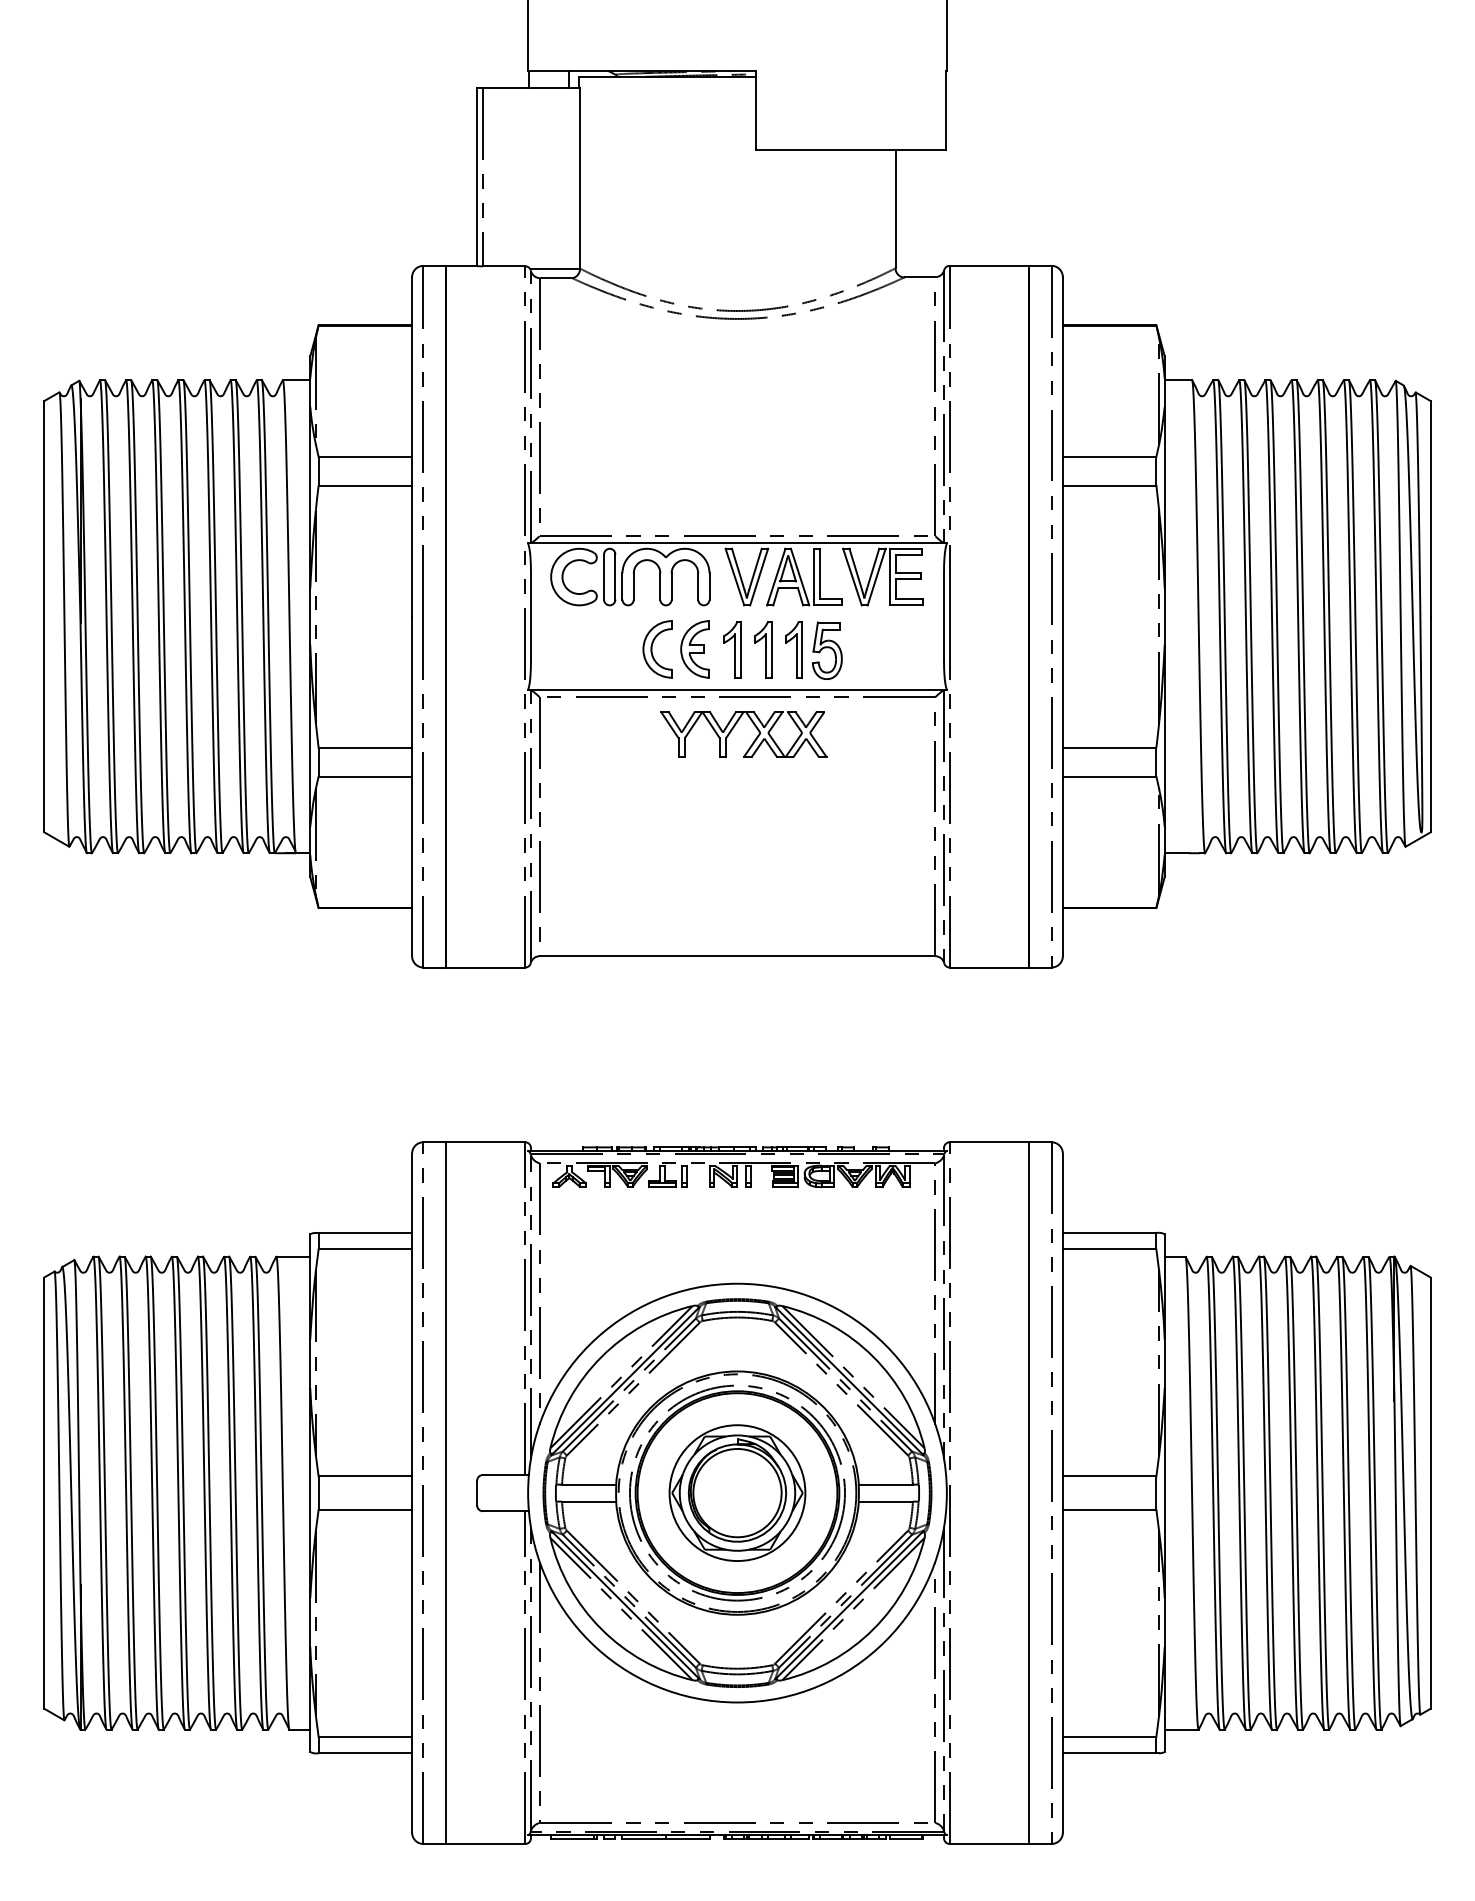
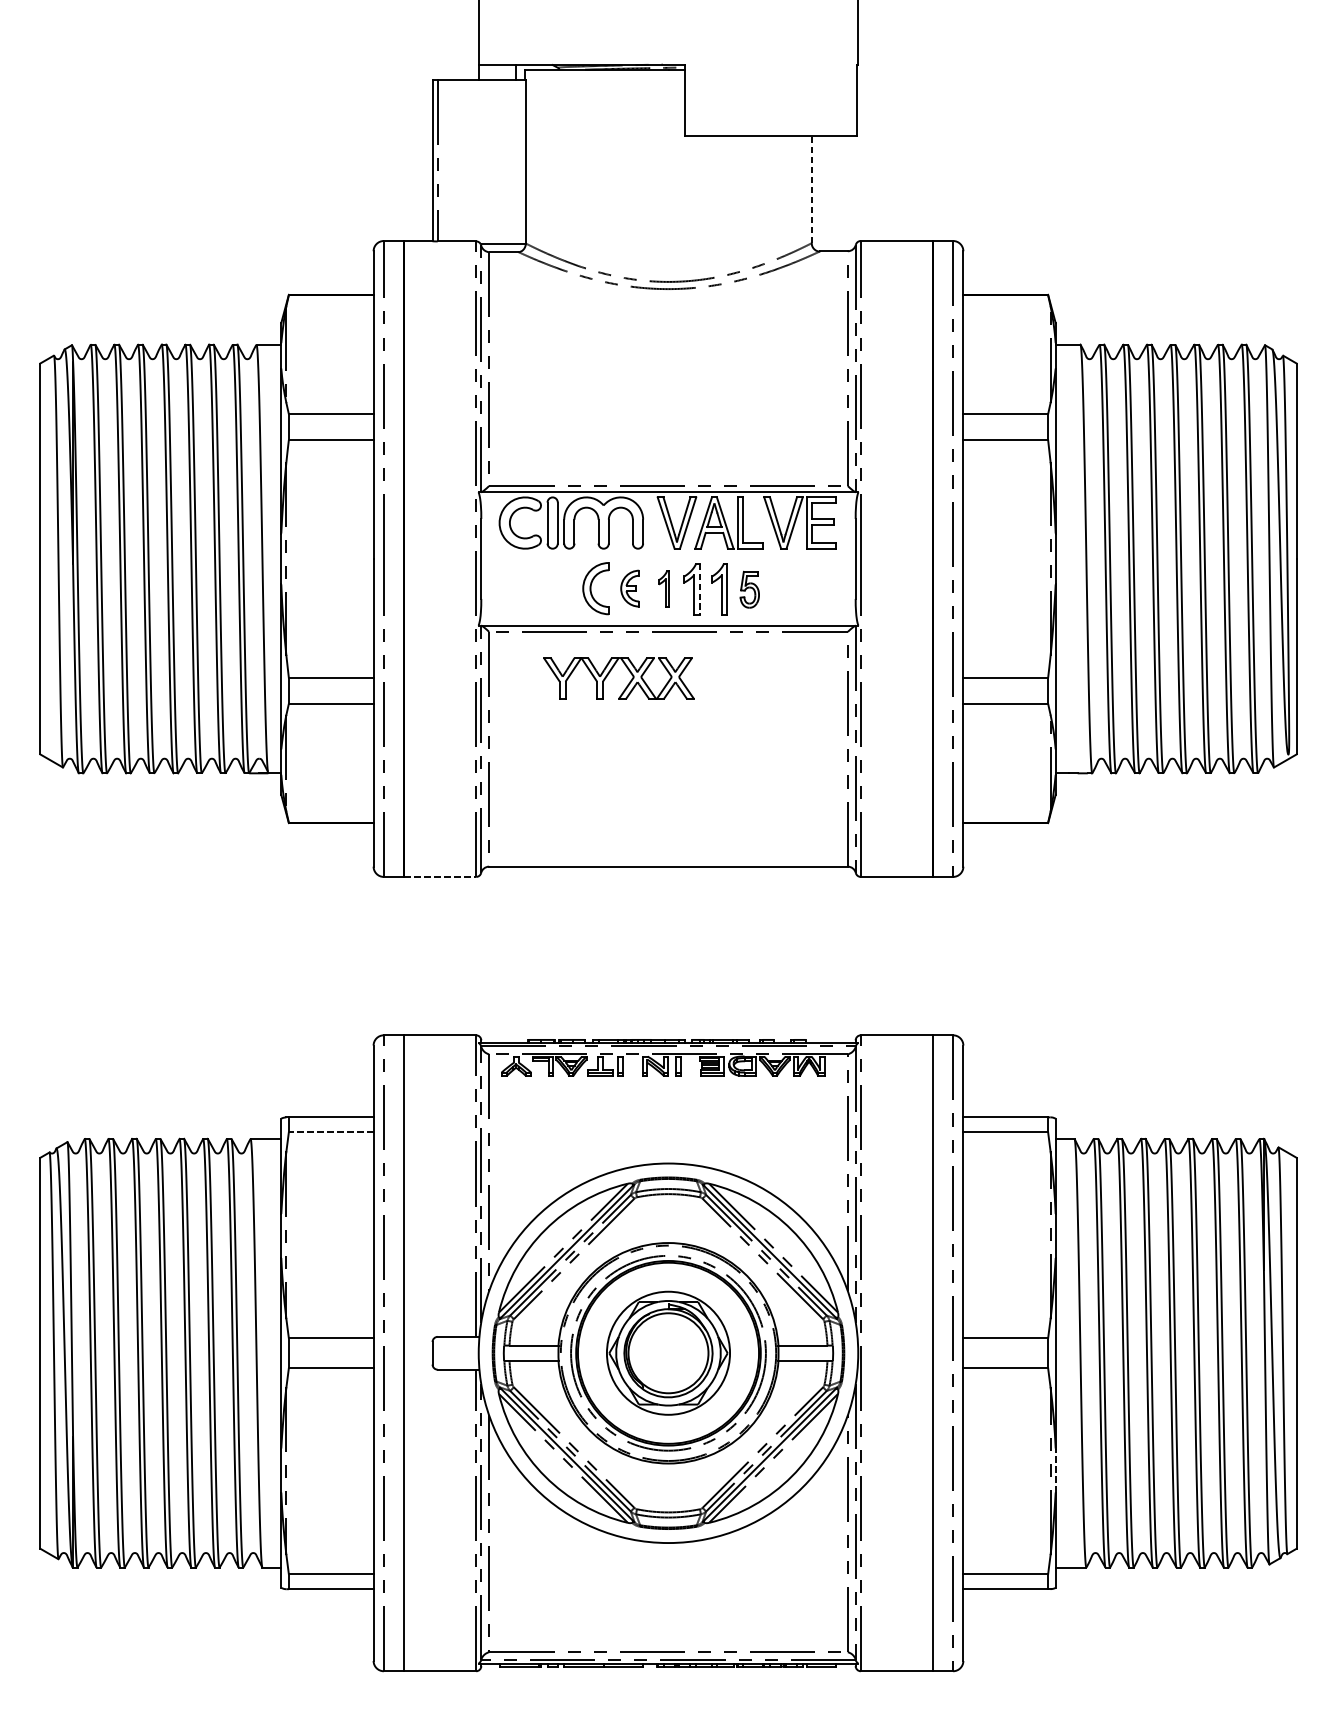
line: (895, 209) -> (811, 189), solid -> dashed
part: (694, 649) -> (629, 588), size x0.7
part: (732, 649) -> (663, 588), size x0.7
line: (771, 650) -> (699, 589), solid -> dashed
part: (826, 650) -> (749, 589), size x0.7
part: (733, 729) -> (609, 673), moved
line: (485, 967) -> (440, 876), solid -> dashed
line: (365, 1249) -> (331, 1132), solid -> dashed
line: (1164, 1622) -> (1055, 1470), solid -> dashed

